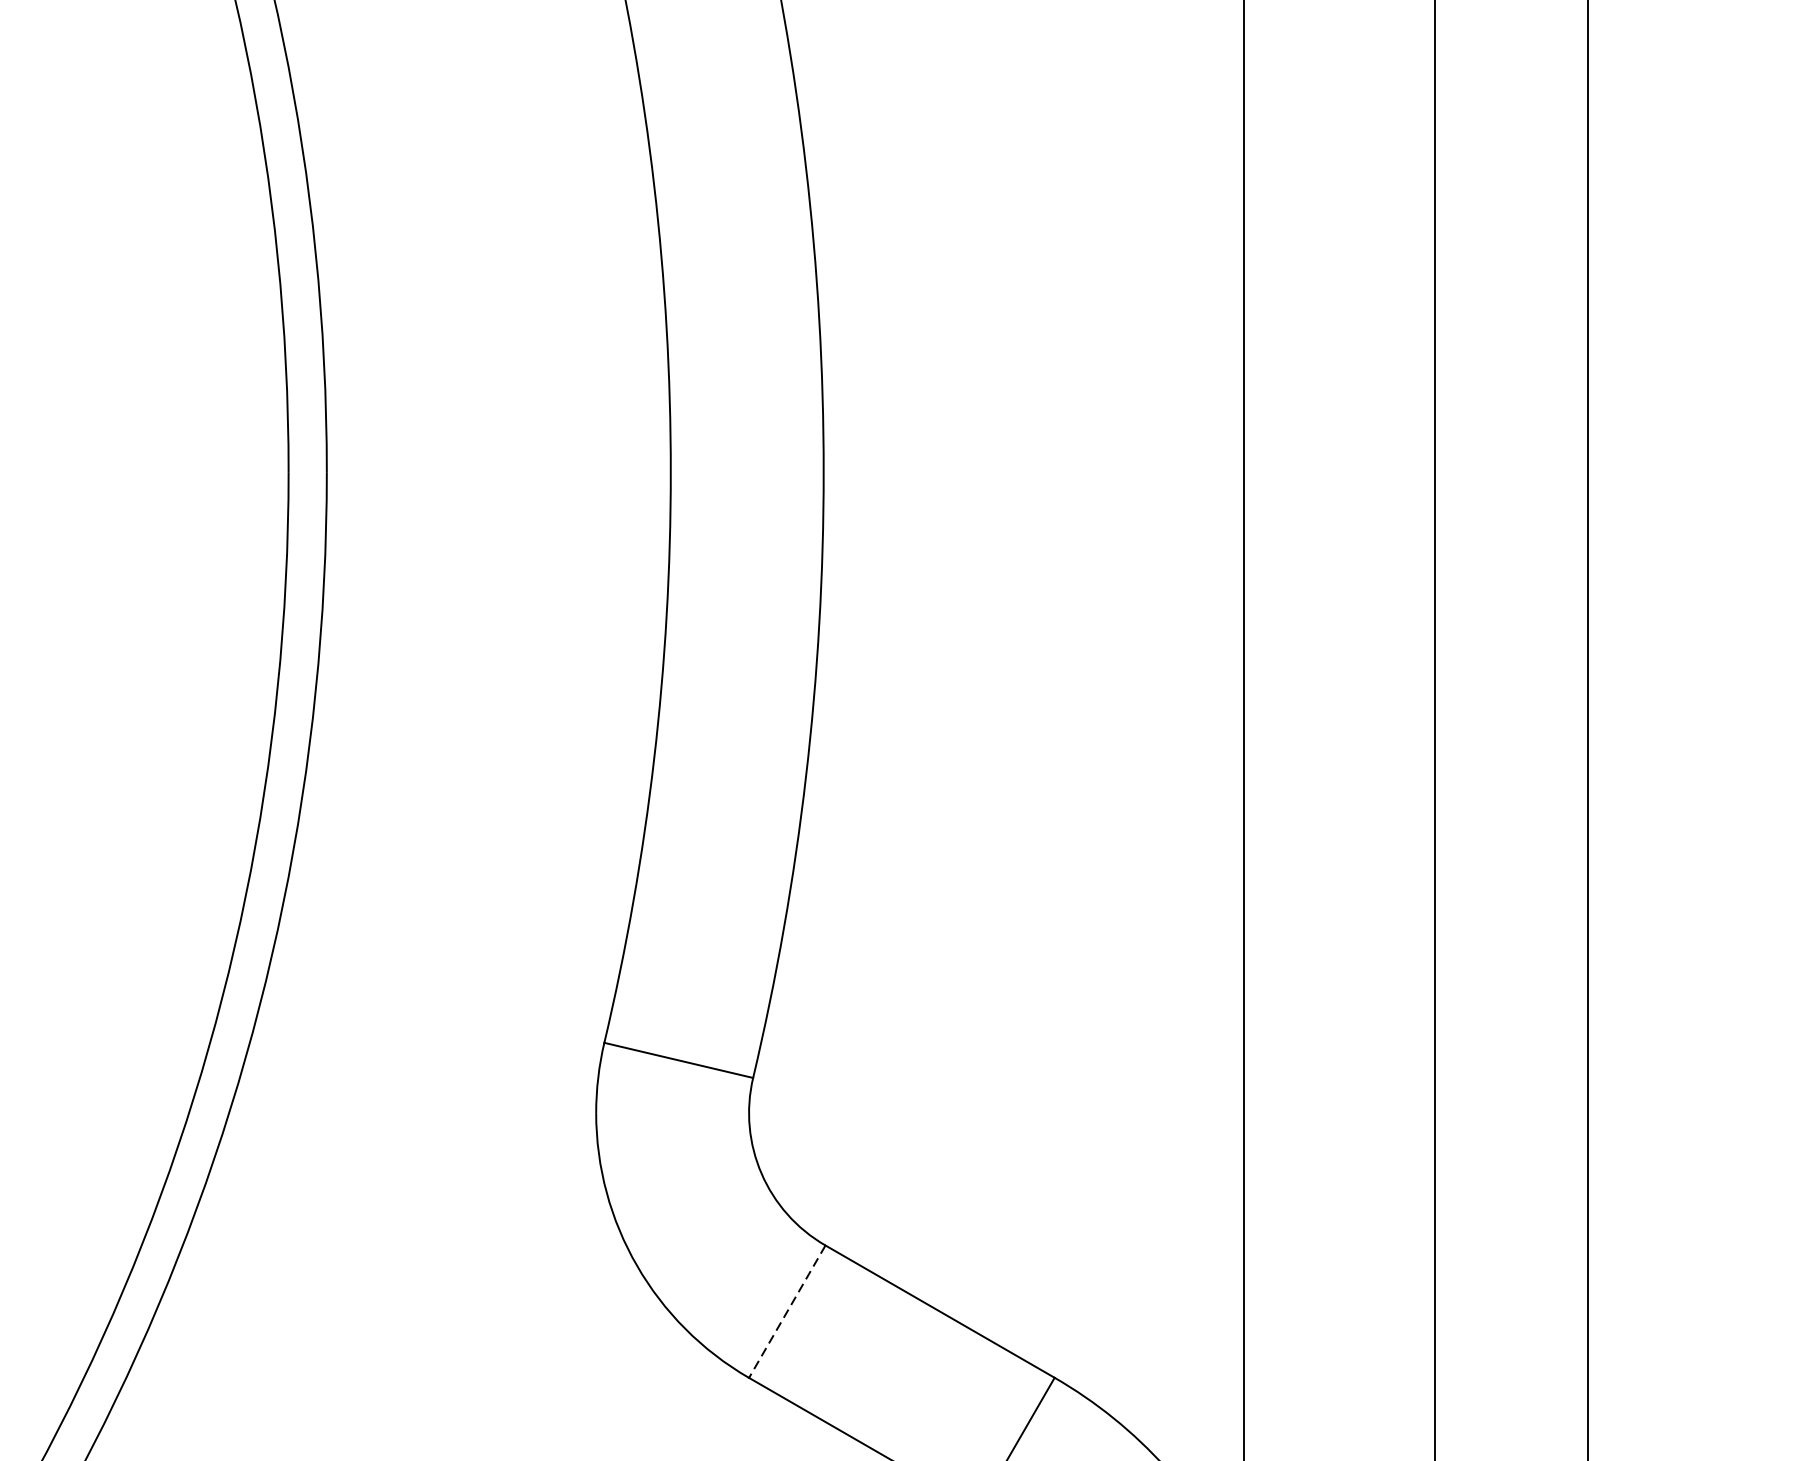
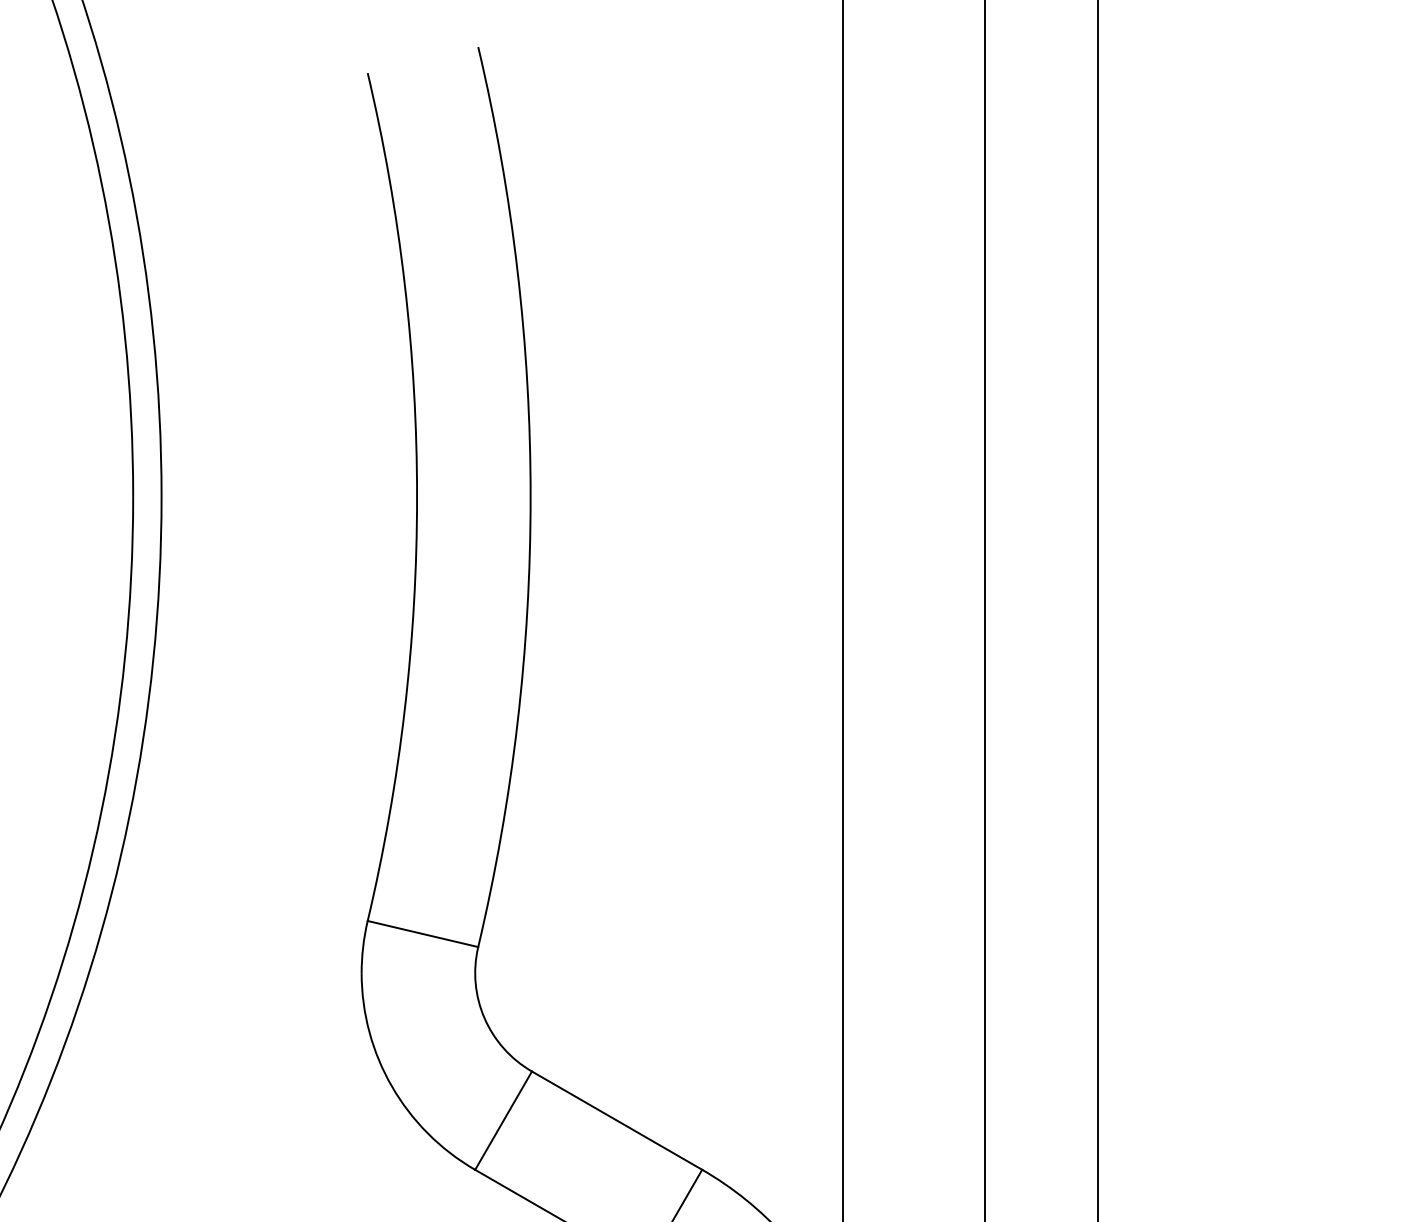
line: (787, 1311) -> (503, 1120), dashed -> solid

